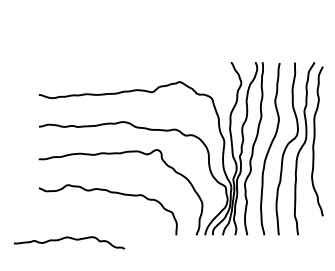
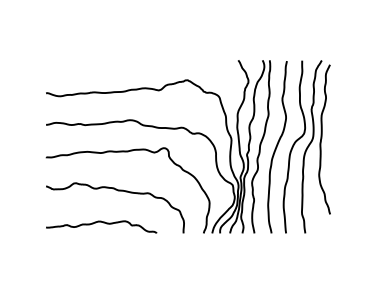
curve: (71, 239) -> (103, 223), moved

